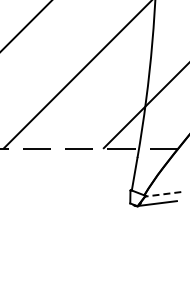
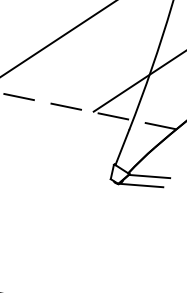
line: (162, 194) -> (148, 176), dashed -> solid

